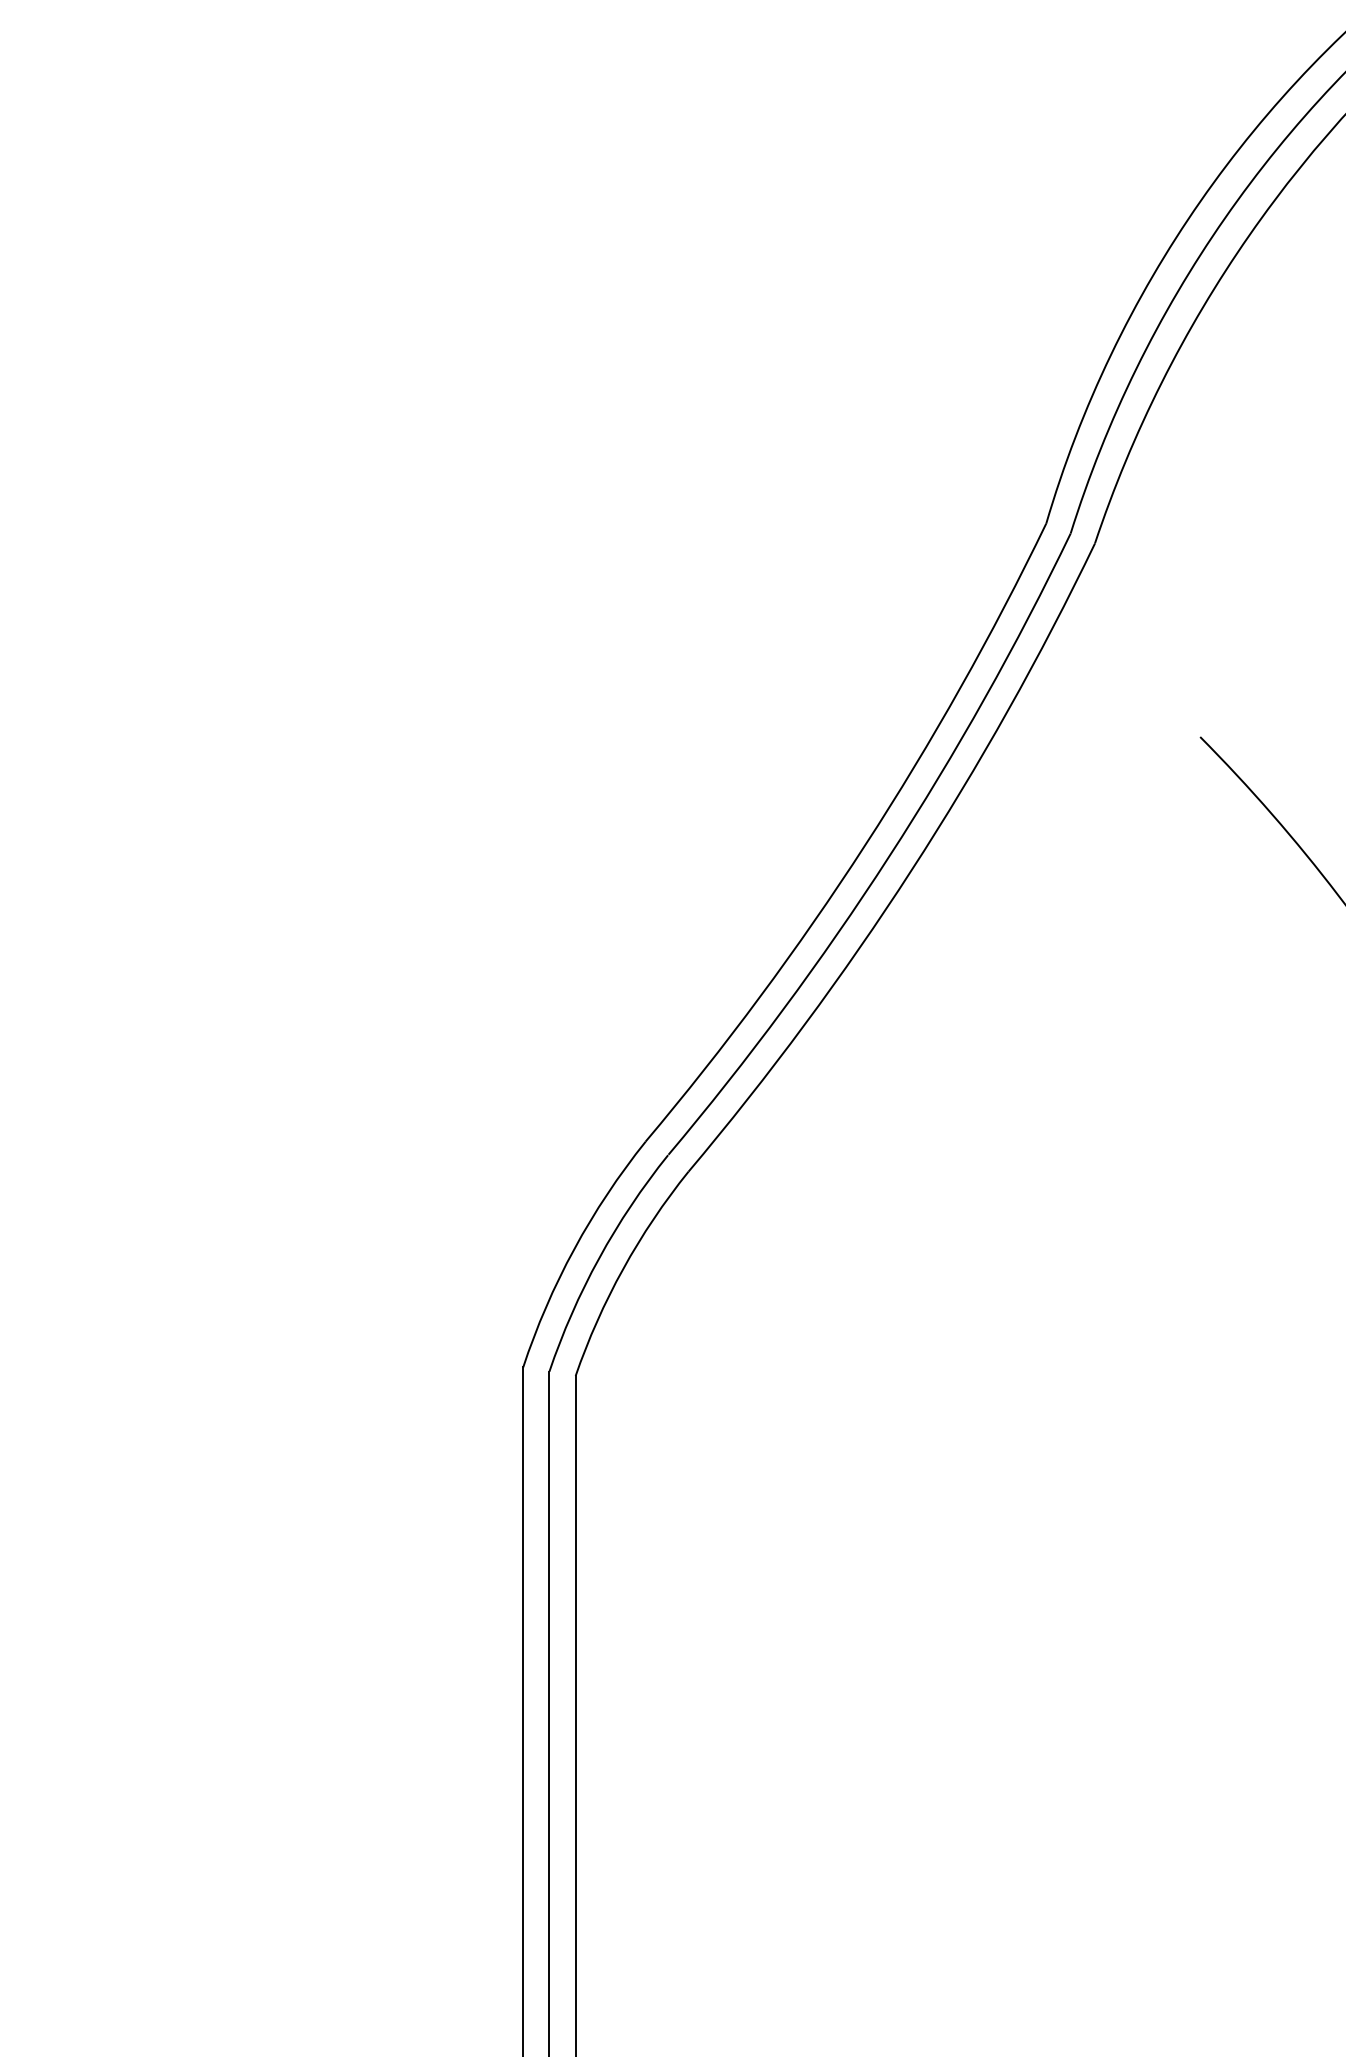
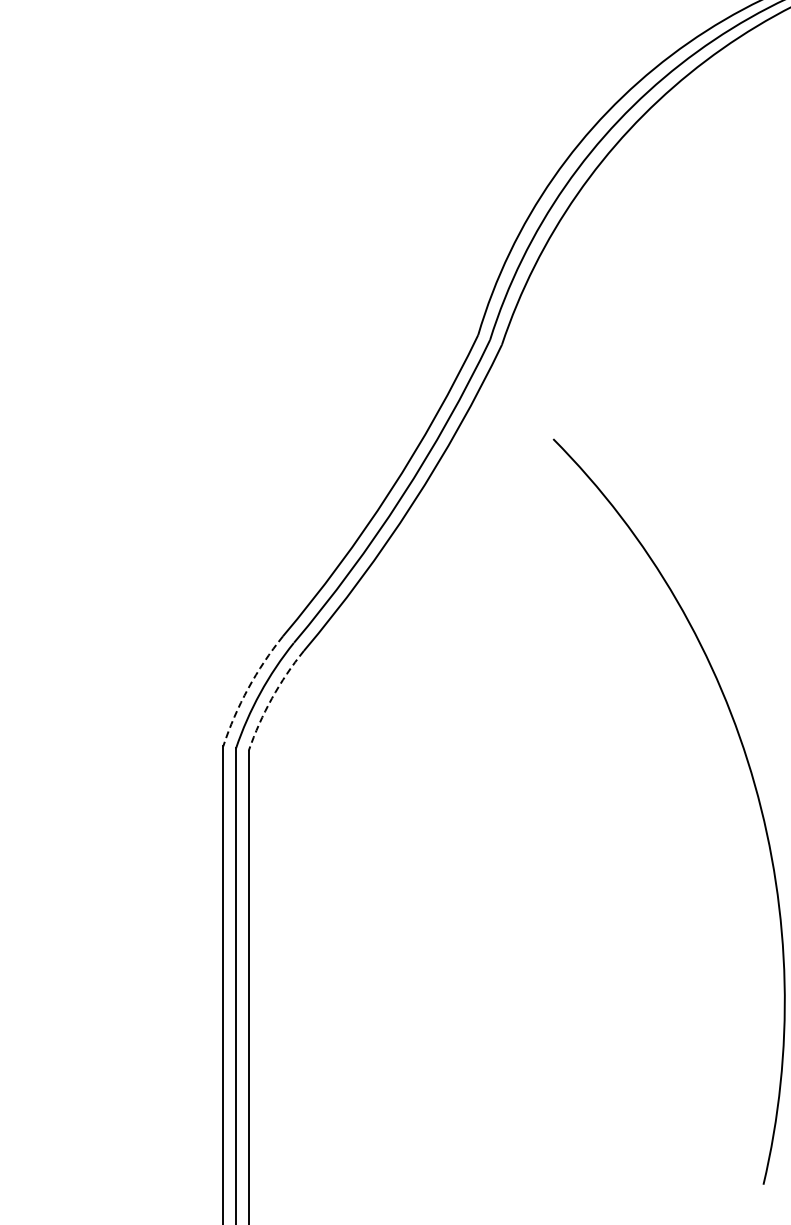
arc: (574, 1248) -> (248, 688), solid -> dashed
arc: (624, 1269) -> (272, 698), solid -> dashed

